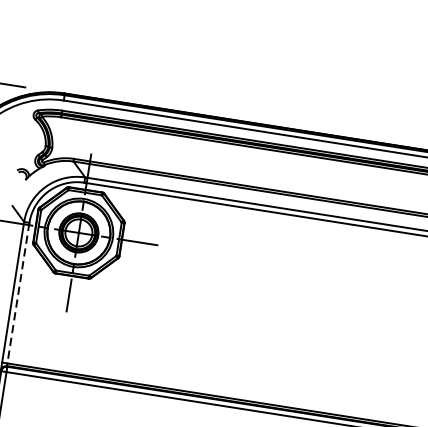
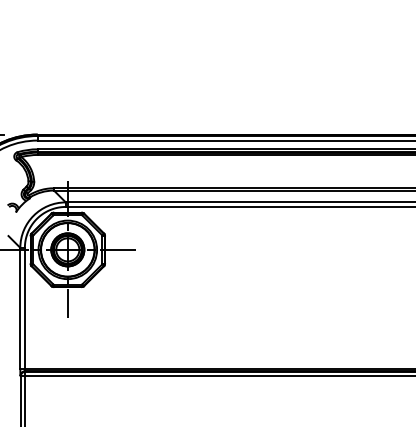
line: (17, 293) -> (24, 308), dashed -> solid

